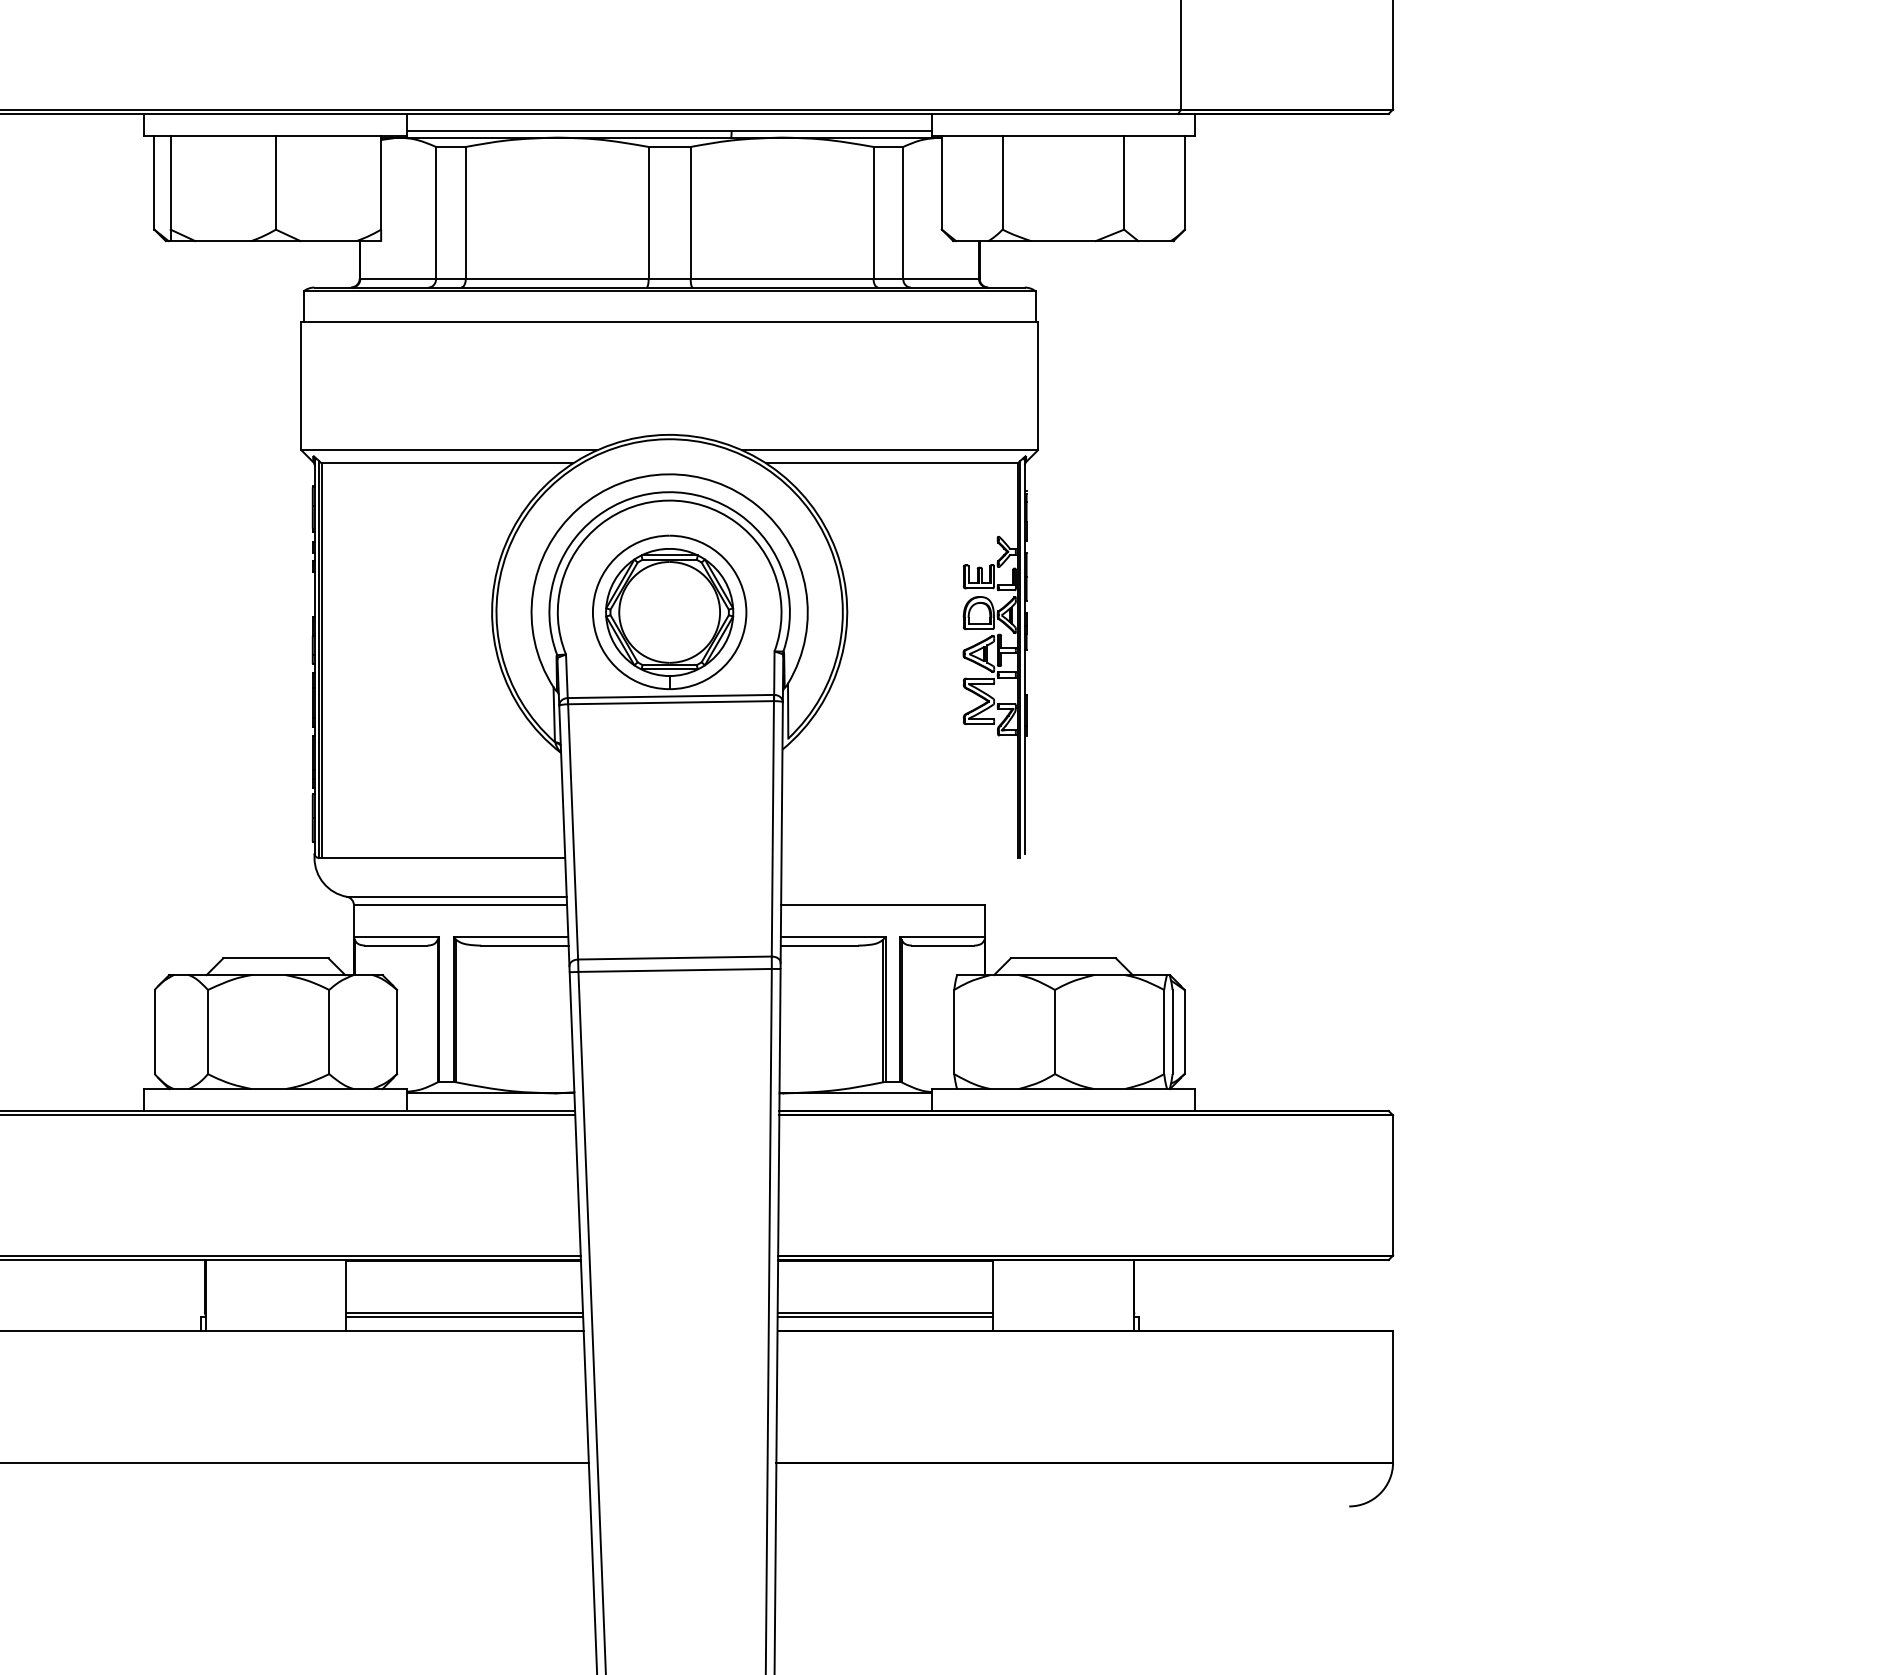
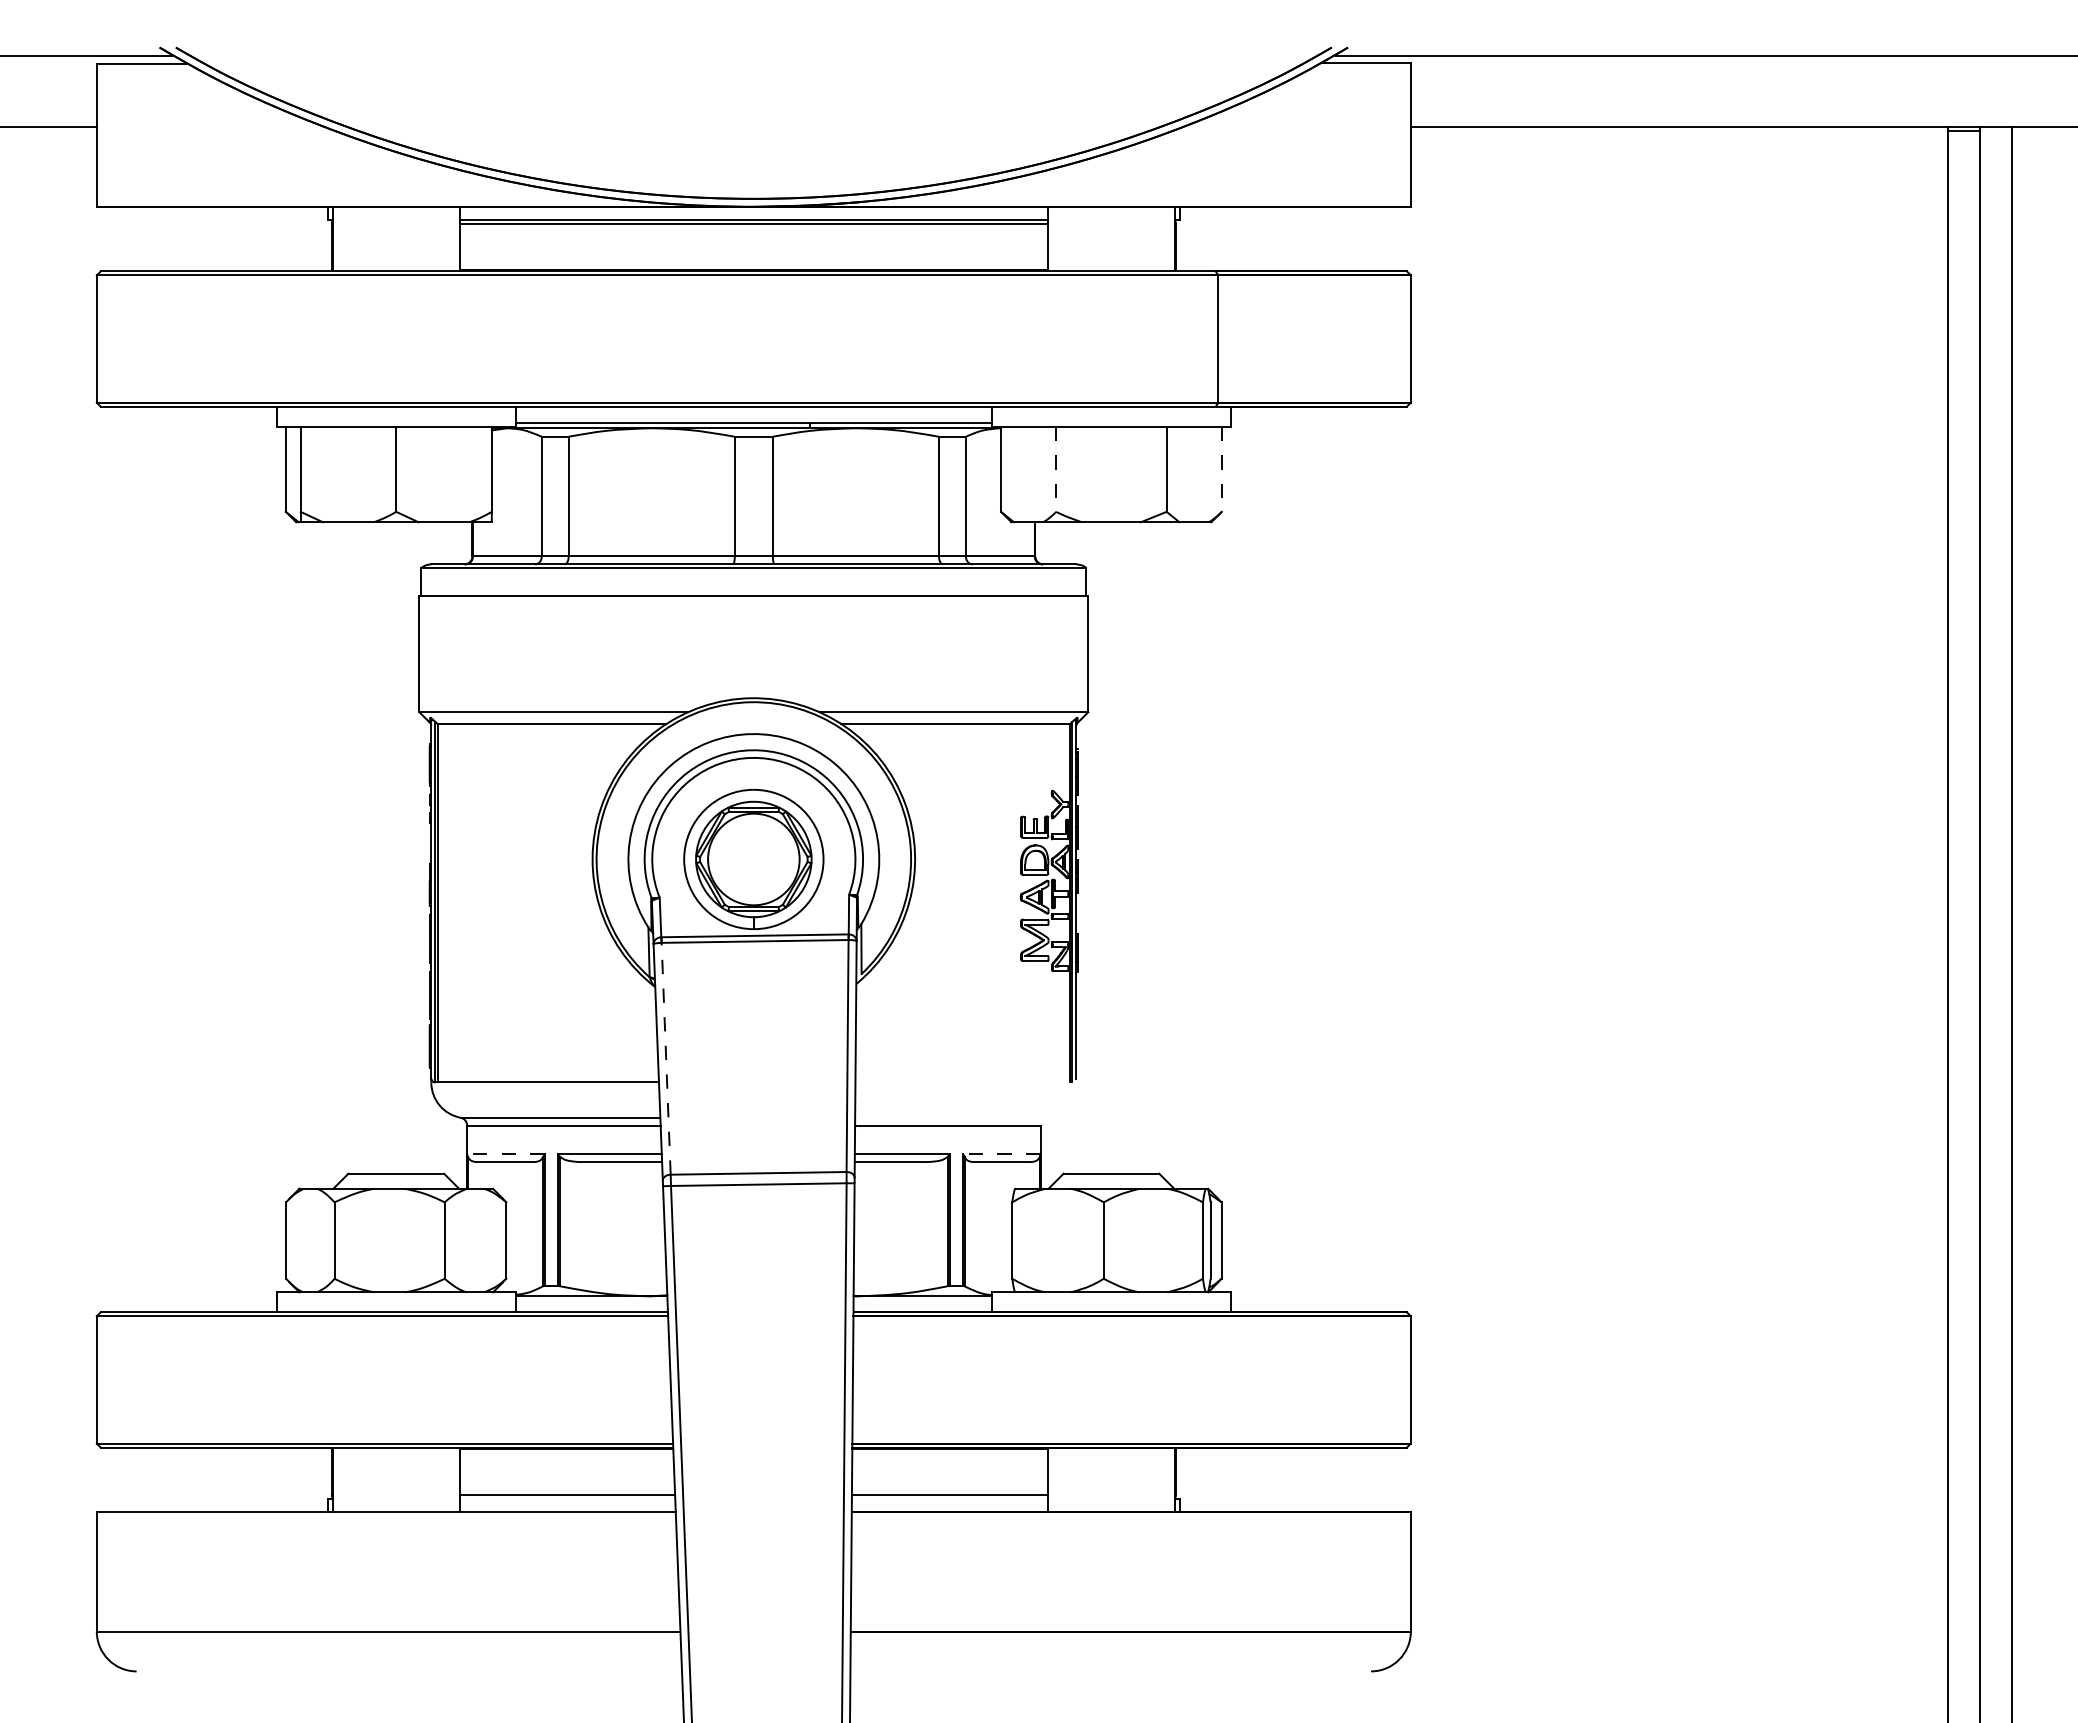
line: (1002, 183) -> (1056, 469), solid -> dashed
line: (1184, 183) -> (1221, 469), solid -> dashed
line: (573, 831) -> (666, 1058), solid -> dashed
line: (397, 937) -> (506, 1154), solid -> dashed
line: (942, 937) -> (1001, 1154), solid -> dashed
line: (464, 1317) -> (567, 1499), removed
line: (885, 1317) -> (949, 1499), removed

